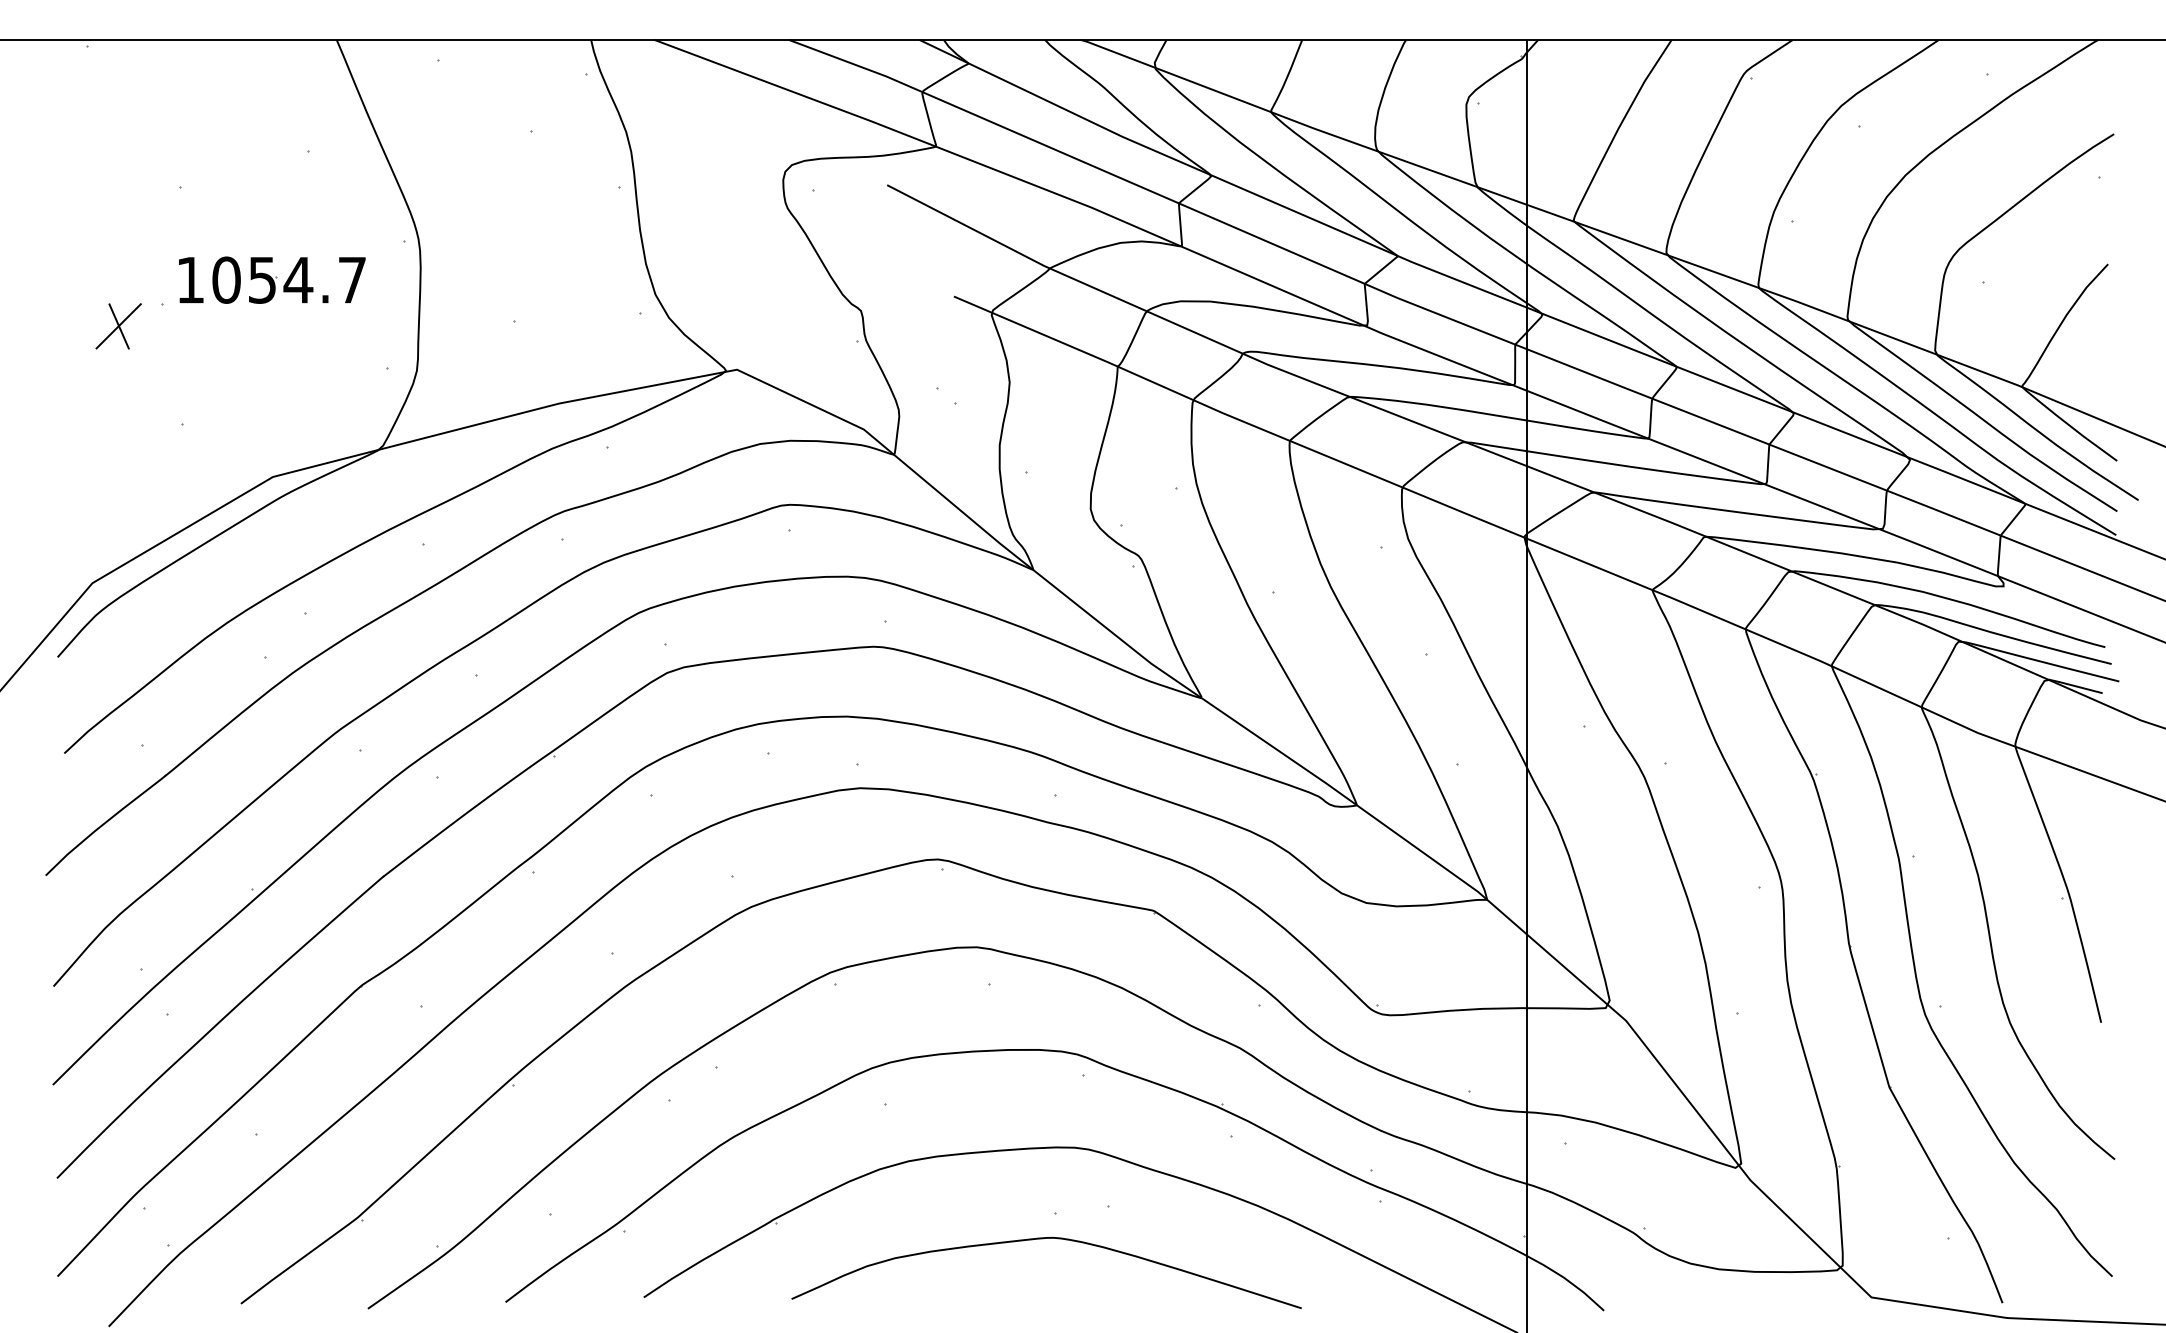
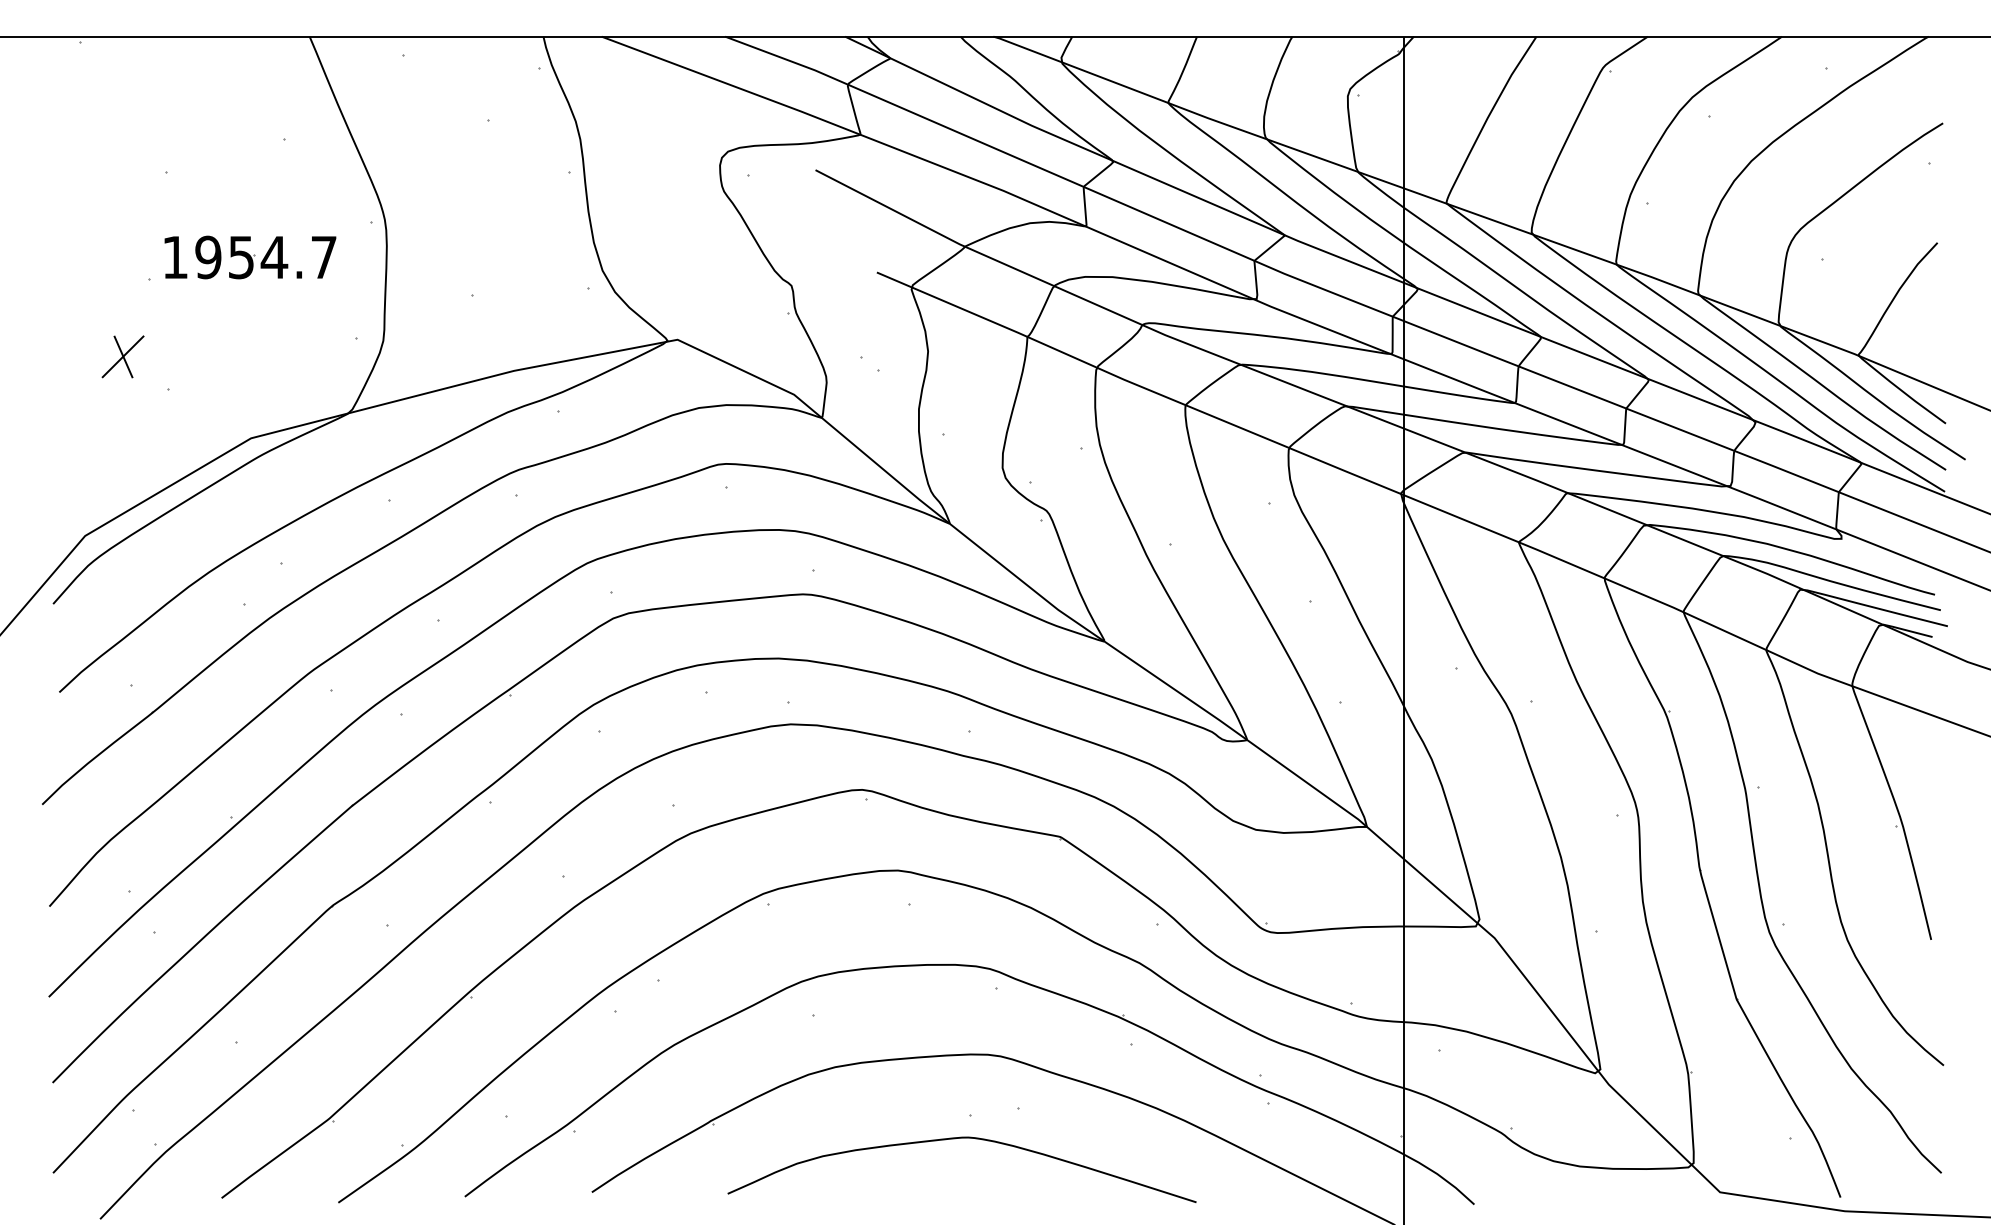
text: (226, 279) -> (208, 256), 1054.7 -> 1954.7
part: (118, 326) -> (122, 357), moved

